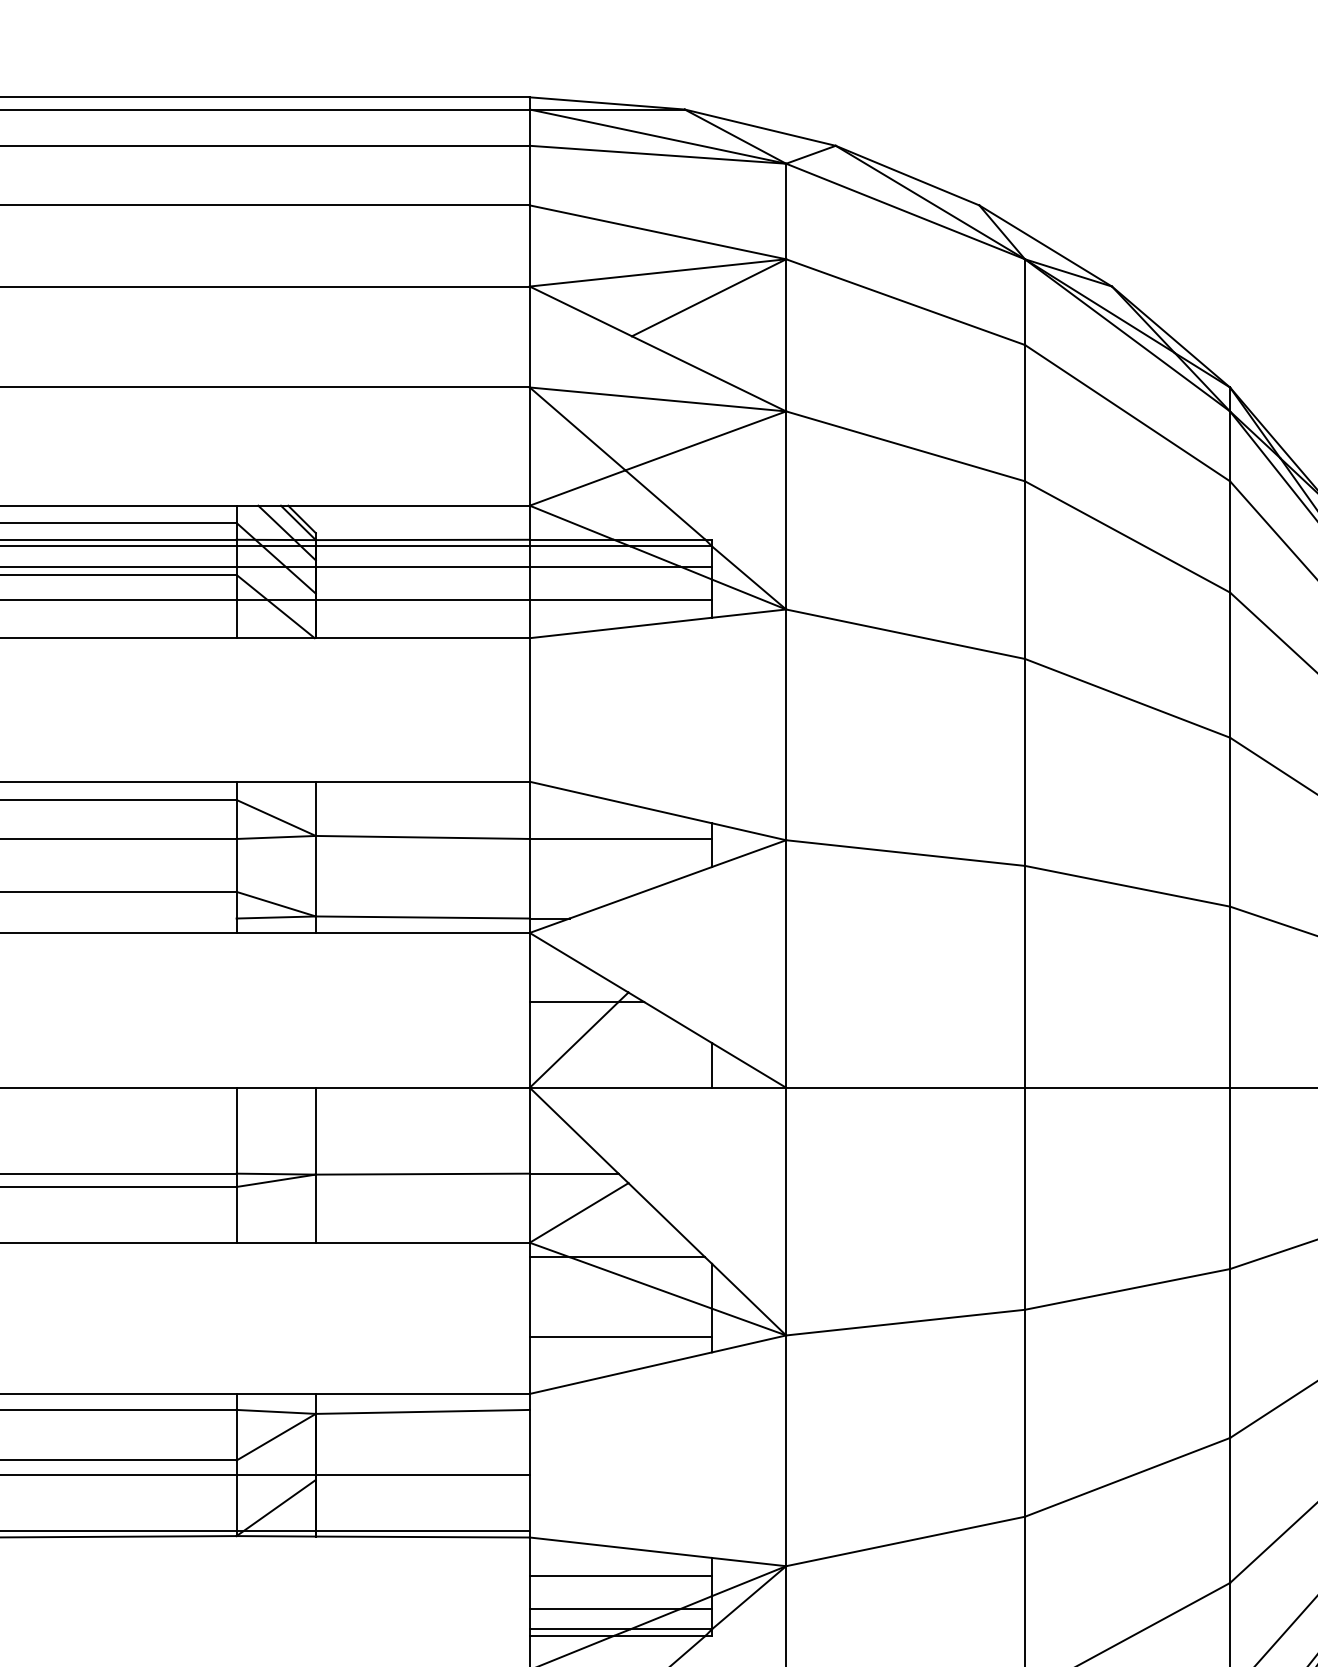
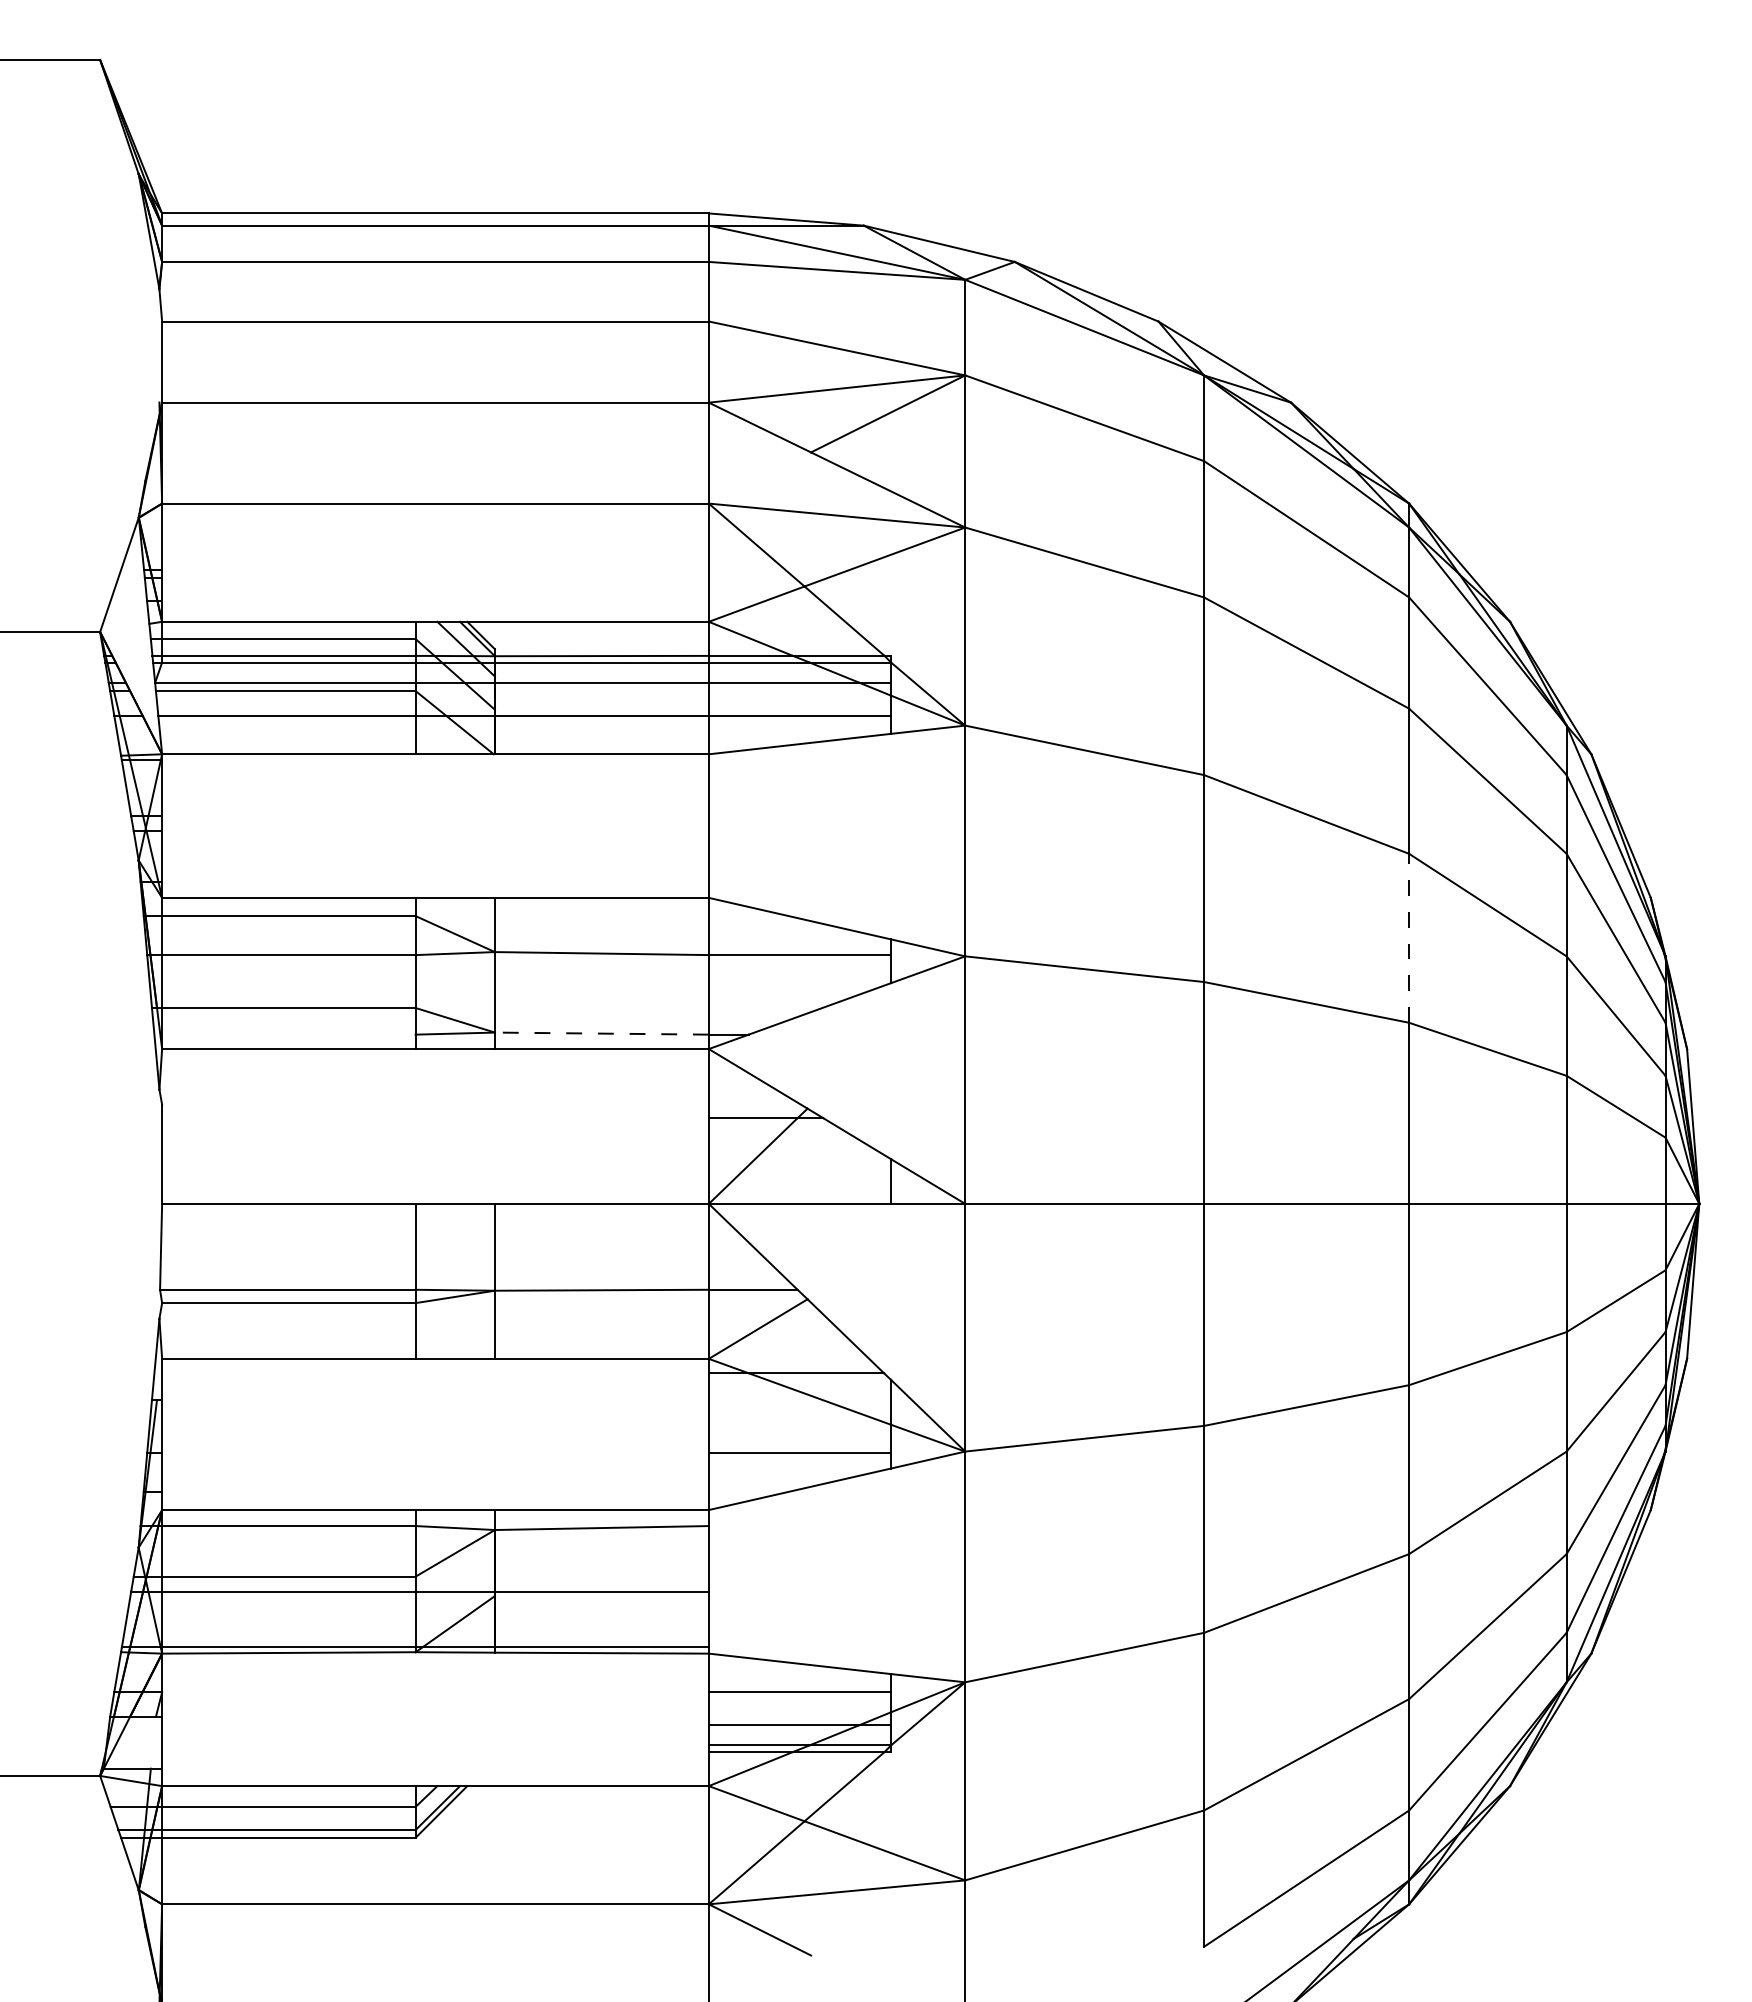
line: (1230, 821) -> (1409, 937), solid -> dashed
line: (422, 917) -> (601, 1033), solid -> dashed

